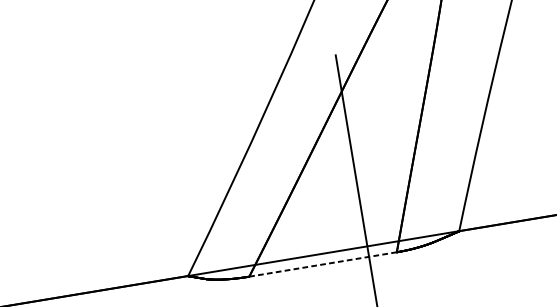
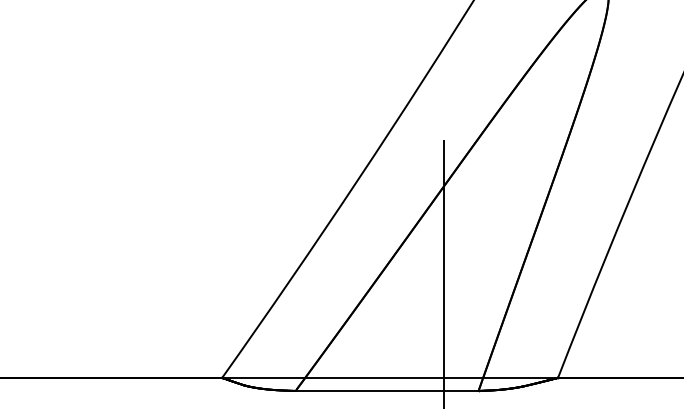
line: (322, 264) -> (386, 390), dashed -> solid

